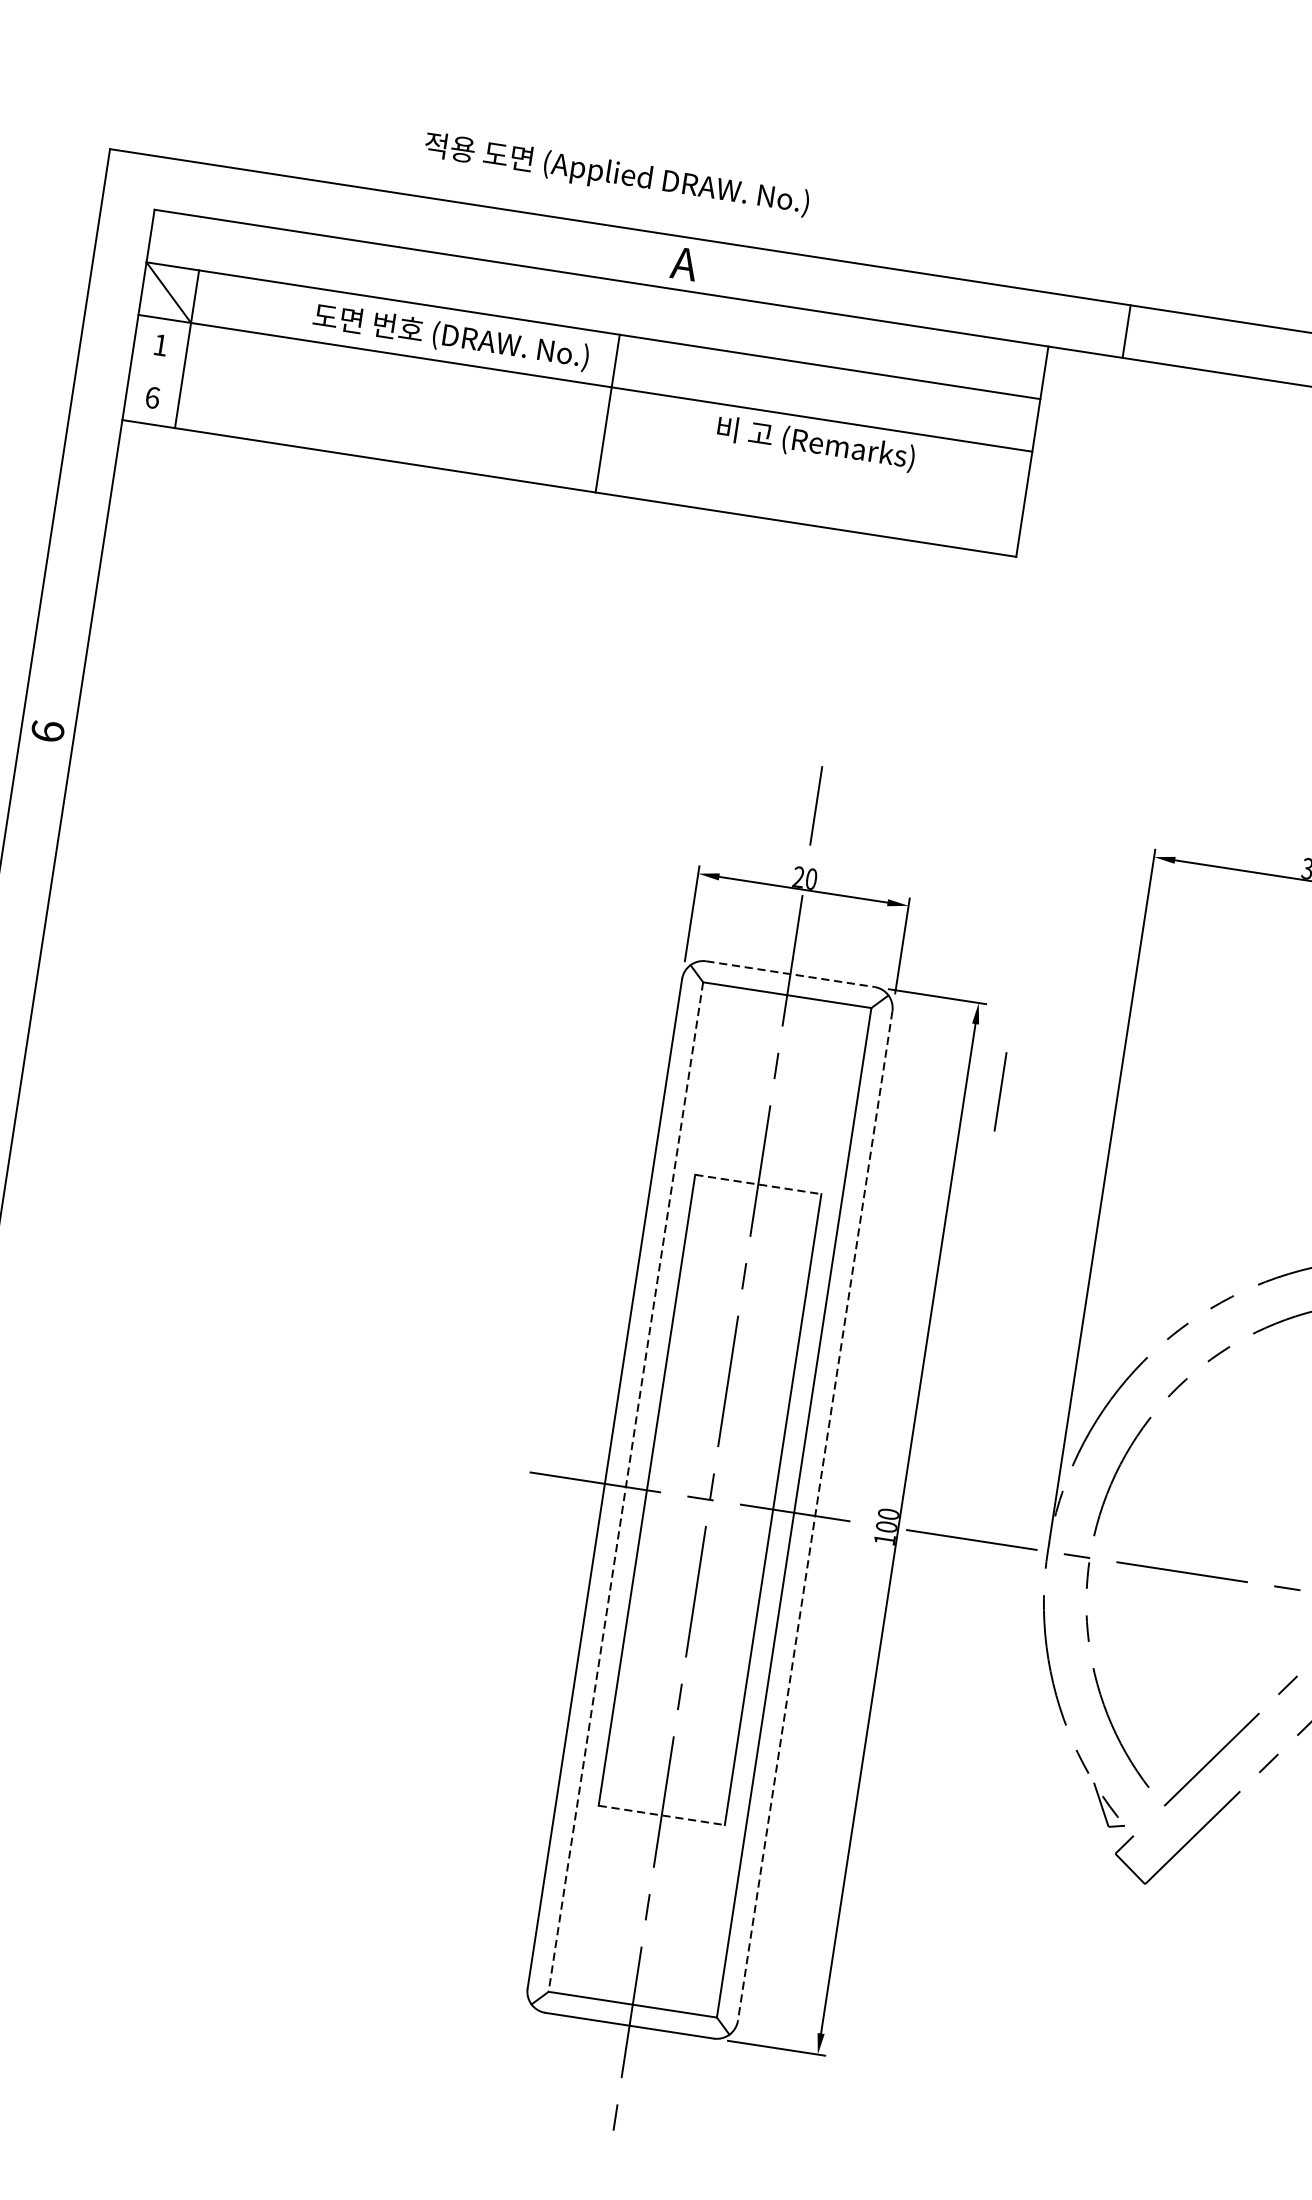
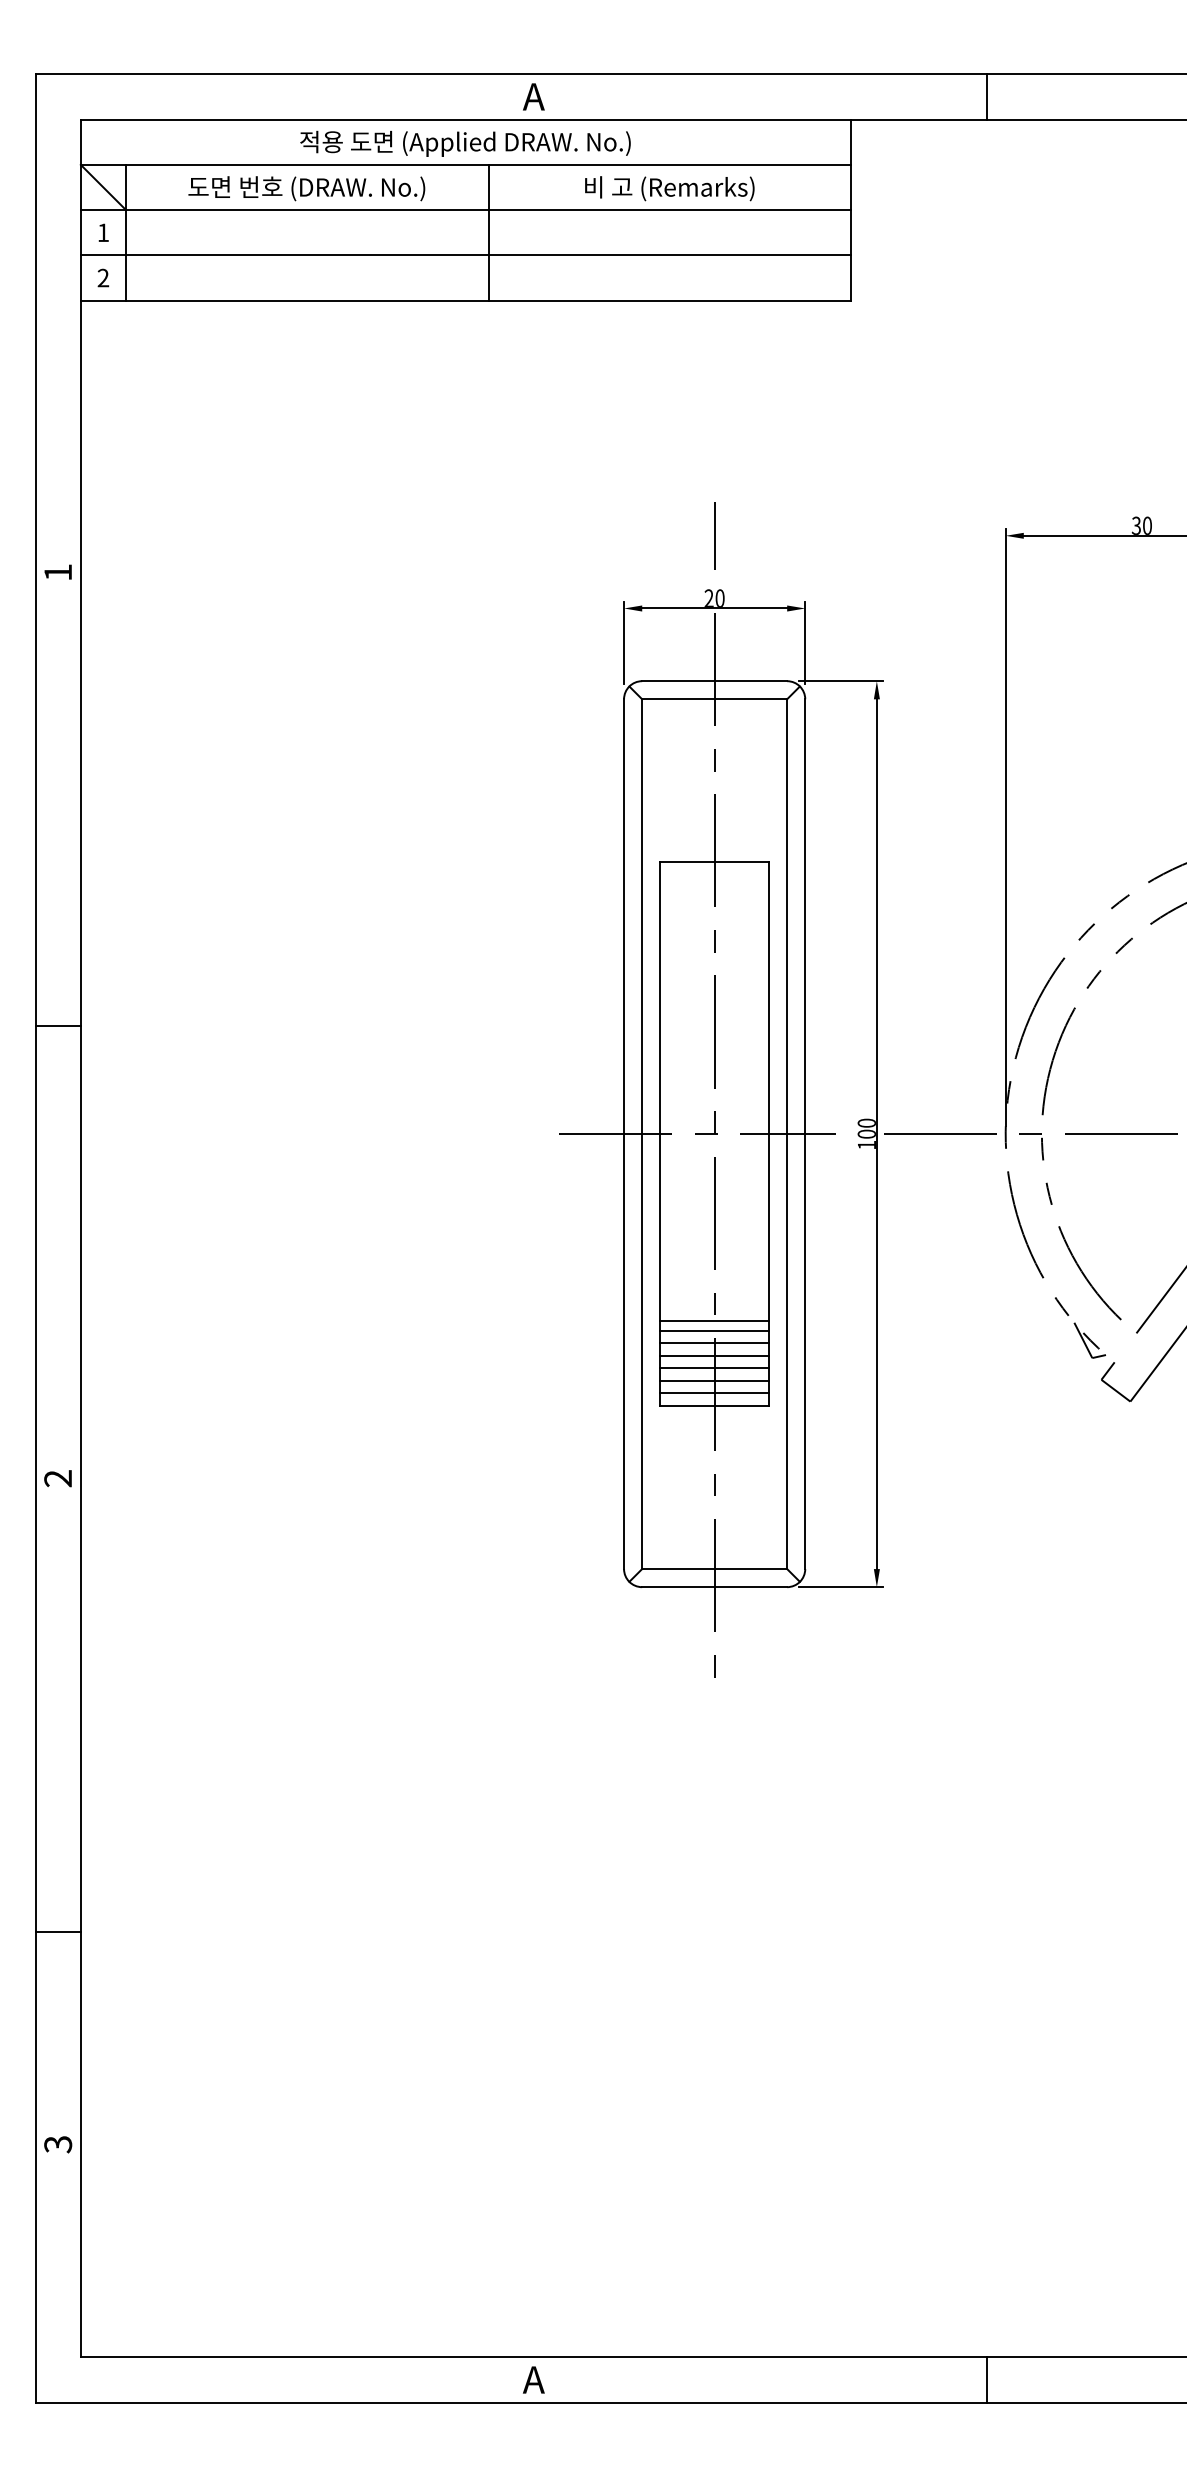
text: (616, 174) -> (465, 143), moved
line: (1126, 331) -> (986, 96), moved
text: (450, 336) -> (306, 188), moved
text: (152, 397) -> (103, 277), 6 -> 2
line: (576, 435) -> (465, 255), added
text: (815, 443) -> (669, 188), moved
text: (48, 731) -> (58, 572), 6 -> 1
line: (791, 974) -> (715, 681), dashed -> solid
line: (1000, 1091) -> (906, 752), removed
line: (759, 1184) -> (715, 862), dashed -> solid
line: (626, 1487) -> (642, 1134), dashed -> solid
line: (815, 1516) -> (805, 1134), dashed -> solid
line: (676, 1717) -> (714, 1321), added
line: (674, 1727) -> (714, 1330), added
line: (672, 1742) -> (714, 1343), added
line: (670, 1756) -> (714, 1355), added
line: (668, 1771) -> (714, 1368), added
line: (666, 1785) -> (714, 1380), added
line: (663, 1800) -> (714, 1393), added
line: (662, 1815) -> (715, 1405), dashed -> solid

